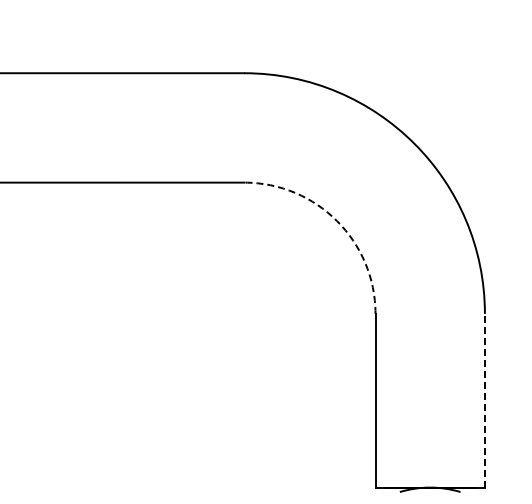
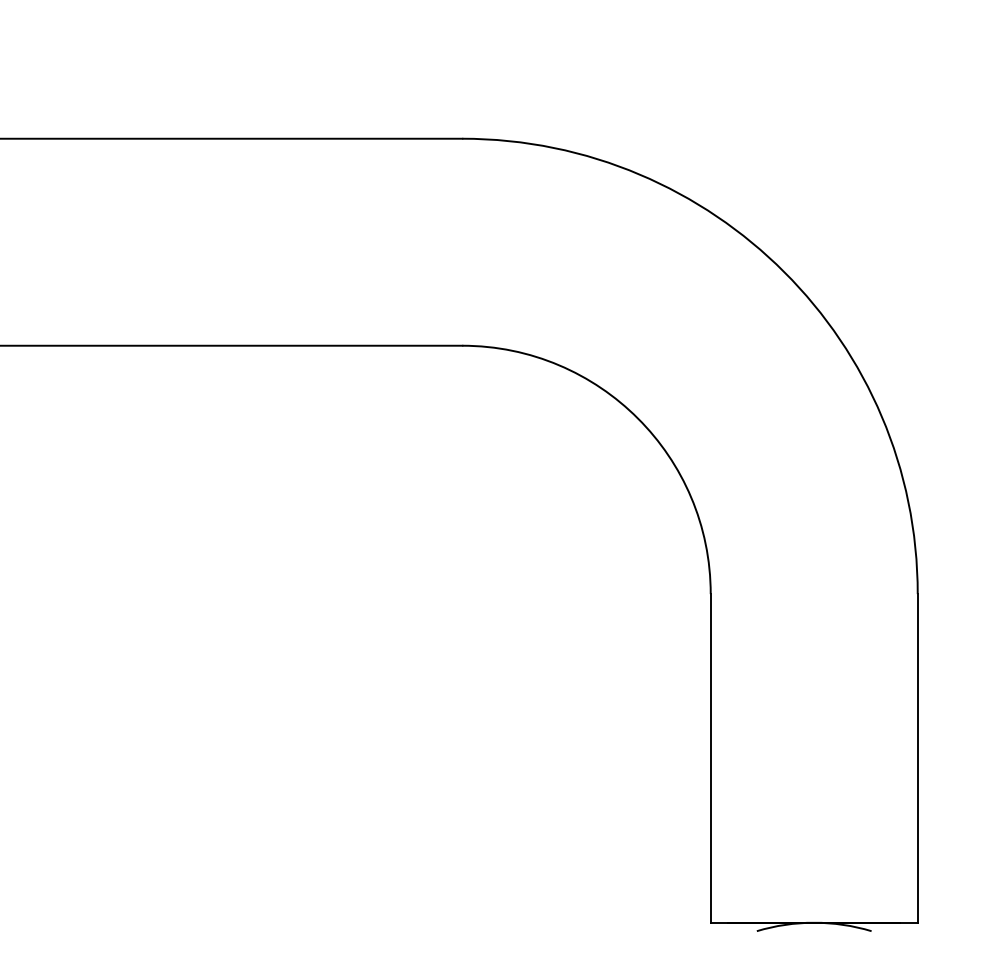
arc: (337, 221) -> (638, 419), dashed -> solid
line: (484, 400) -> (916, 757), dashed -> solid

